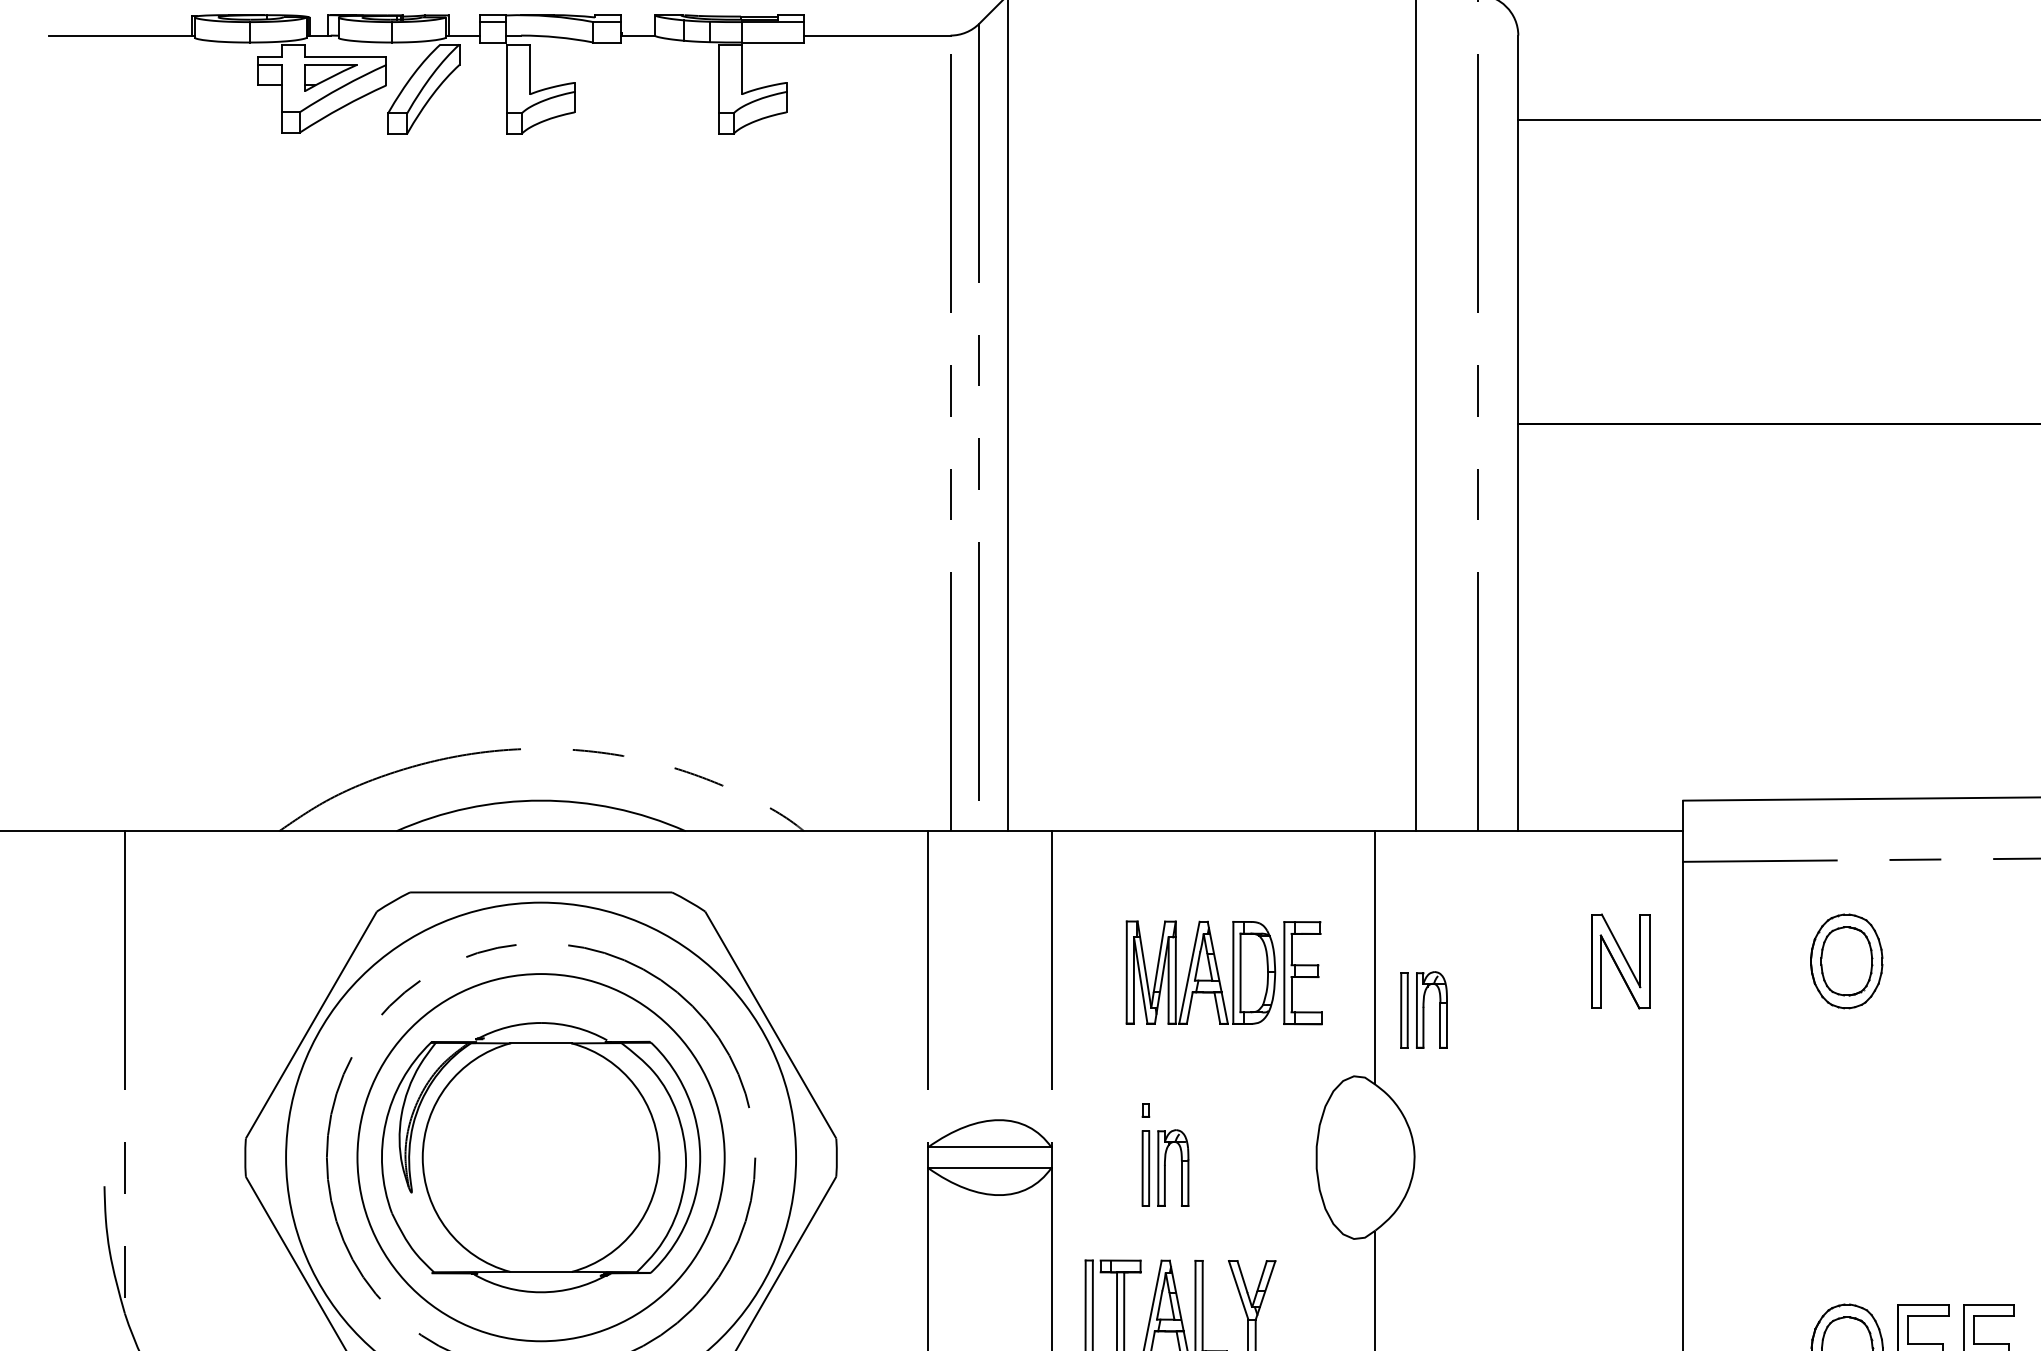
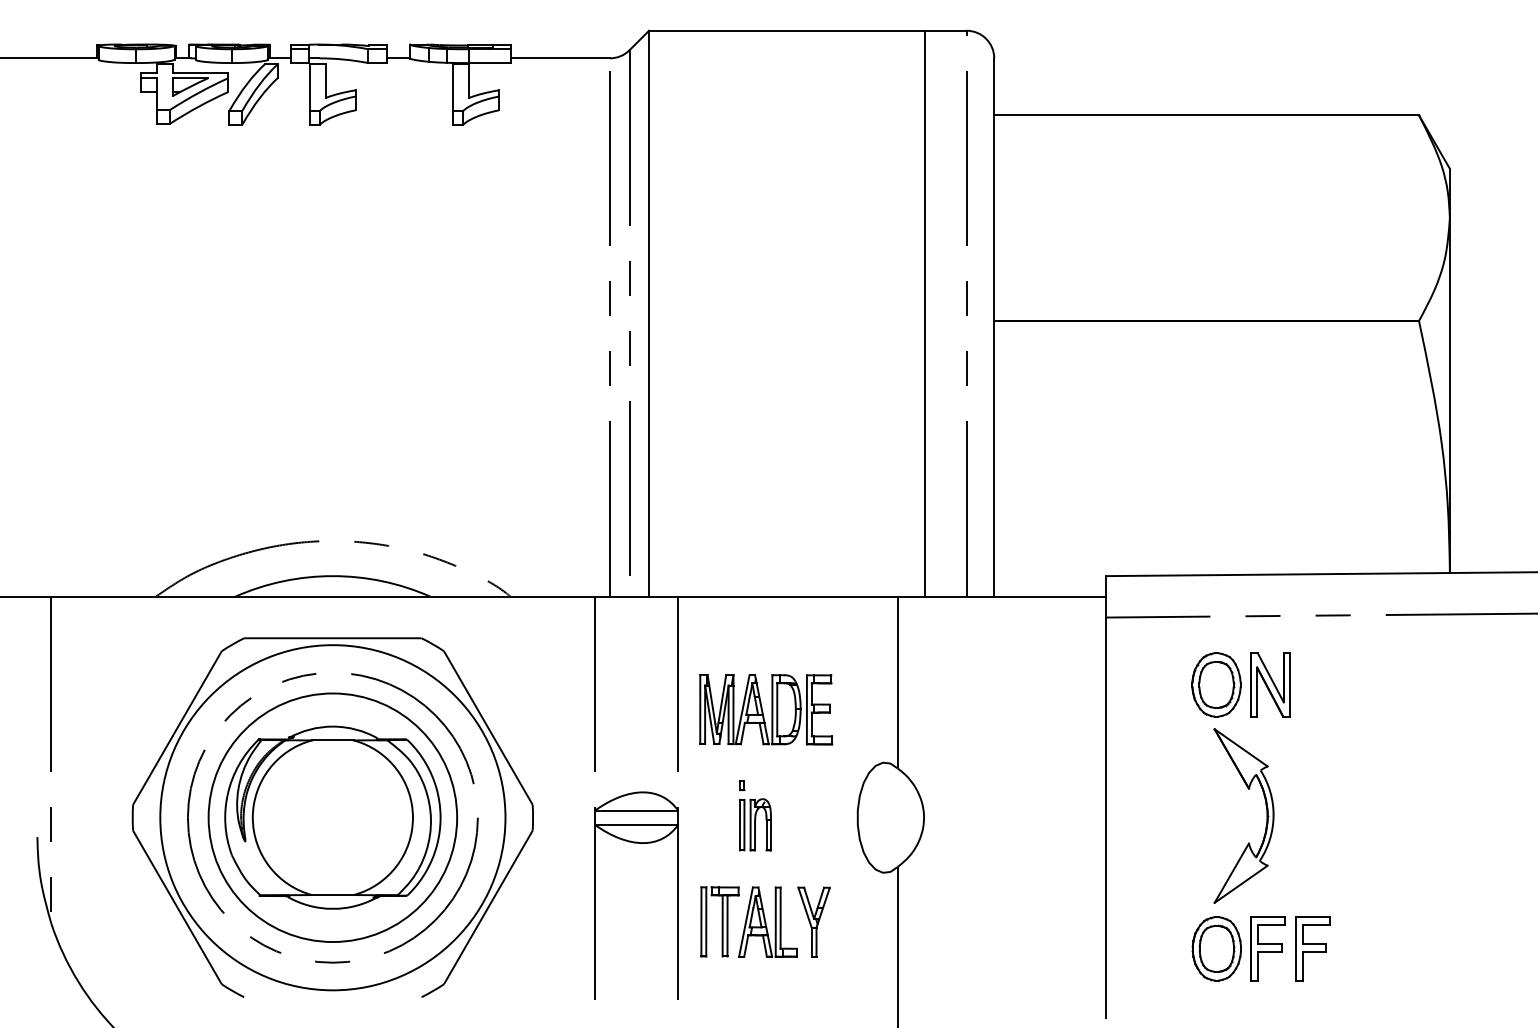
part: (1620, 960) -> (1270, 684), moved
part: (1224, 972) -> (766, 709), moved
part: (1424, 1009) -> (930, 717), removed
part: (1920, 1154) -> (1266, 815), added

